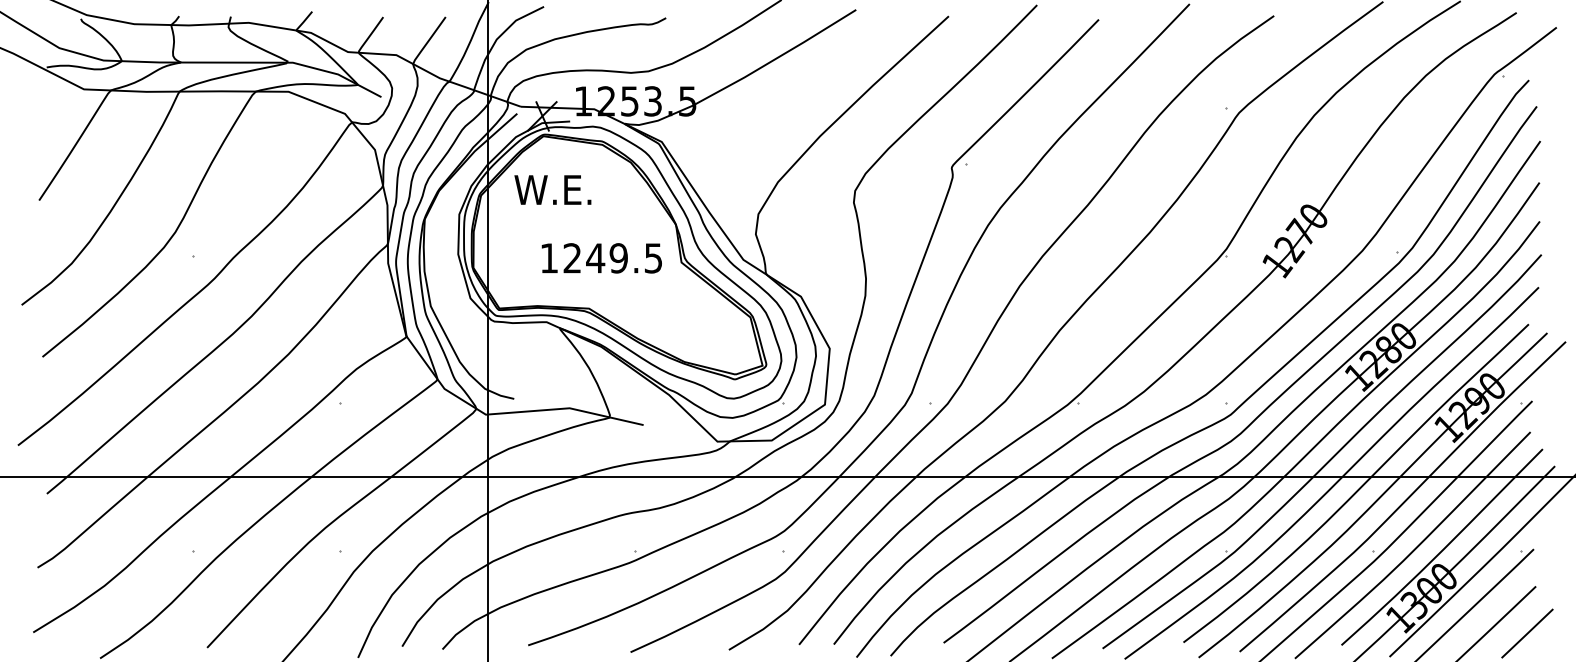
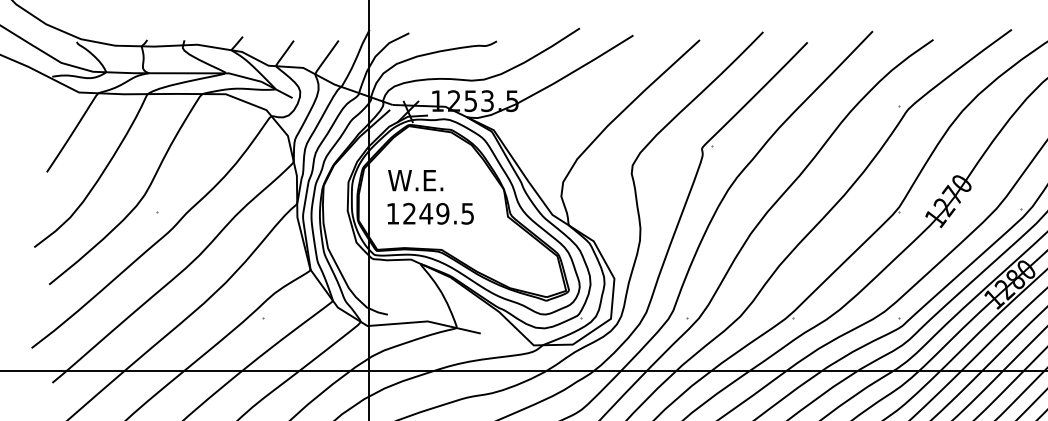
text: (552, 189) -> (415, 180), moved
text: (601, 258) -> (430, 213), moved

